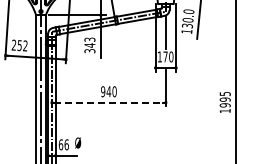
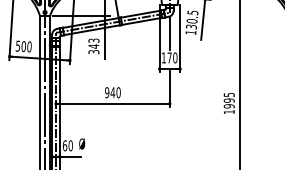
text: (188, 11) -> (192, 12), 130.0 -> 130.5
text: (19, 45) -> (23, 46), 252 -> 500
line: (109, 102) -> (113, 103), dashed -> solid
text: (66, 144) -> (70, 145), 66 -> 60

